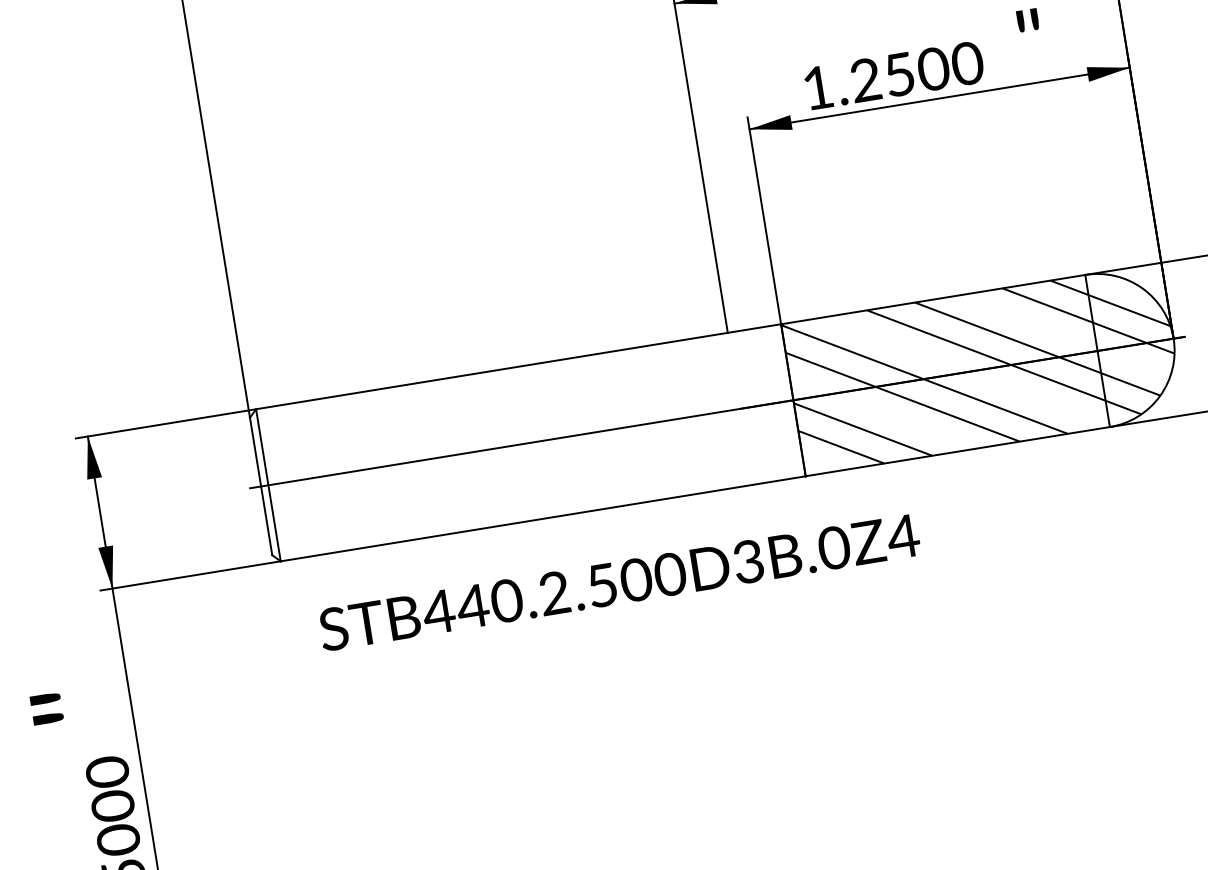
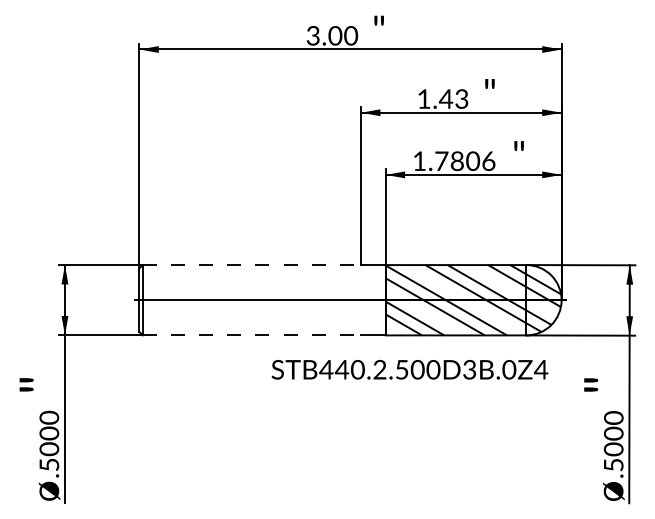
text: (916, 70) -> (465, 160), 1.2500 -> 1.7806
line: (493, 371) -> (252, 265), solid -> dashed
line: (517, 523) -> (252, 335), solid -> dashed
text: (618, 582) -> (409, 369), moved

